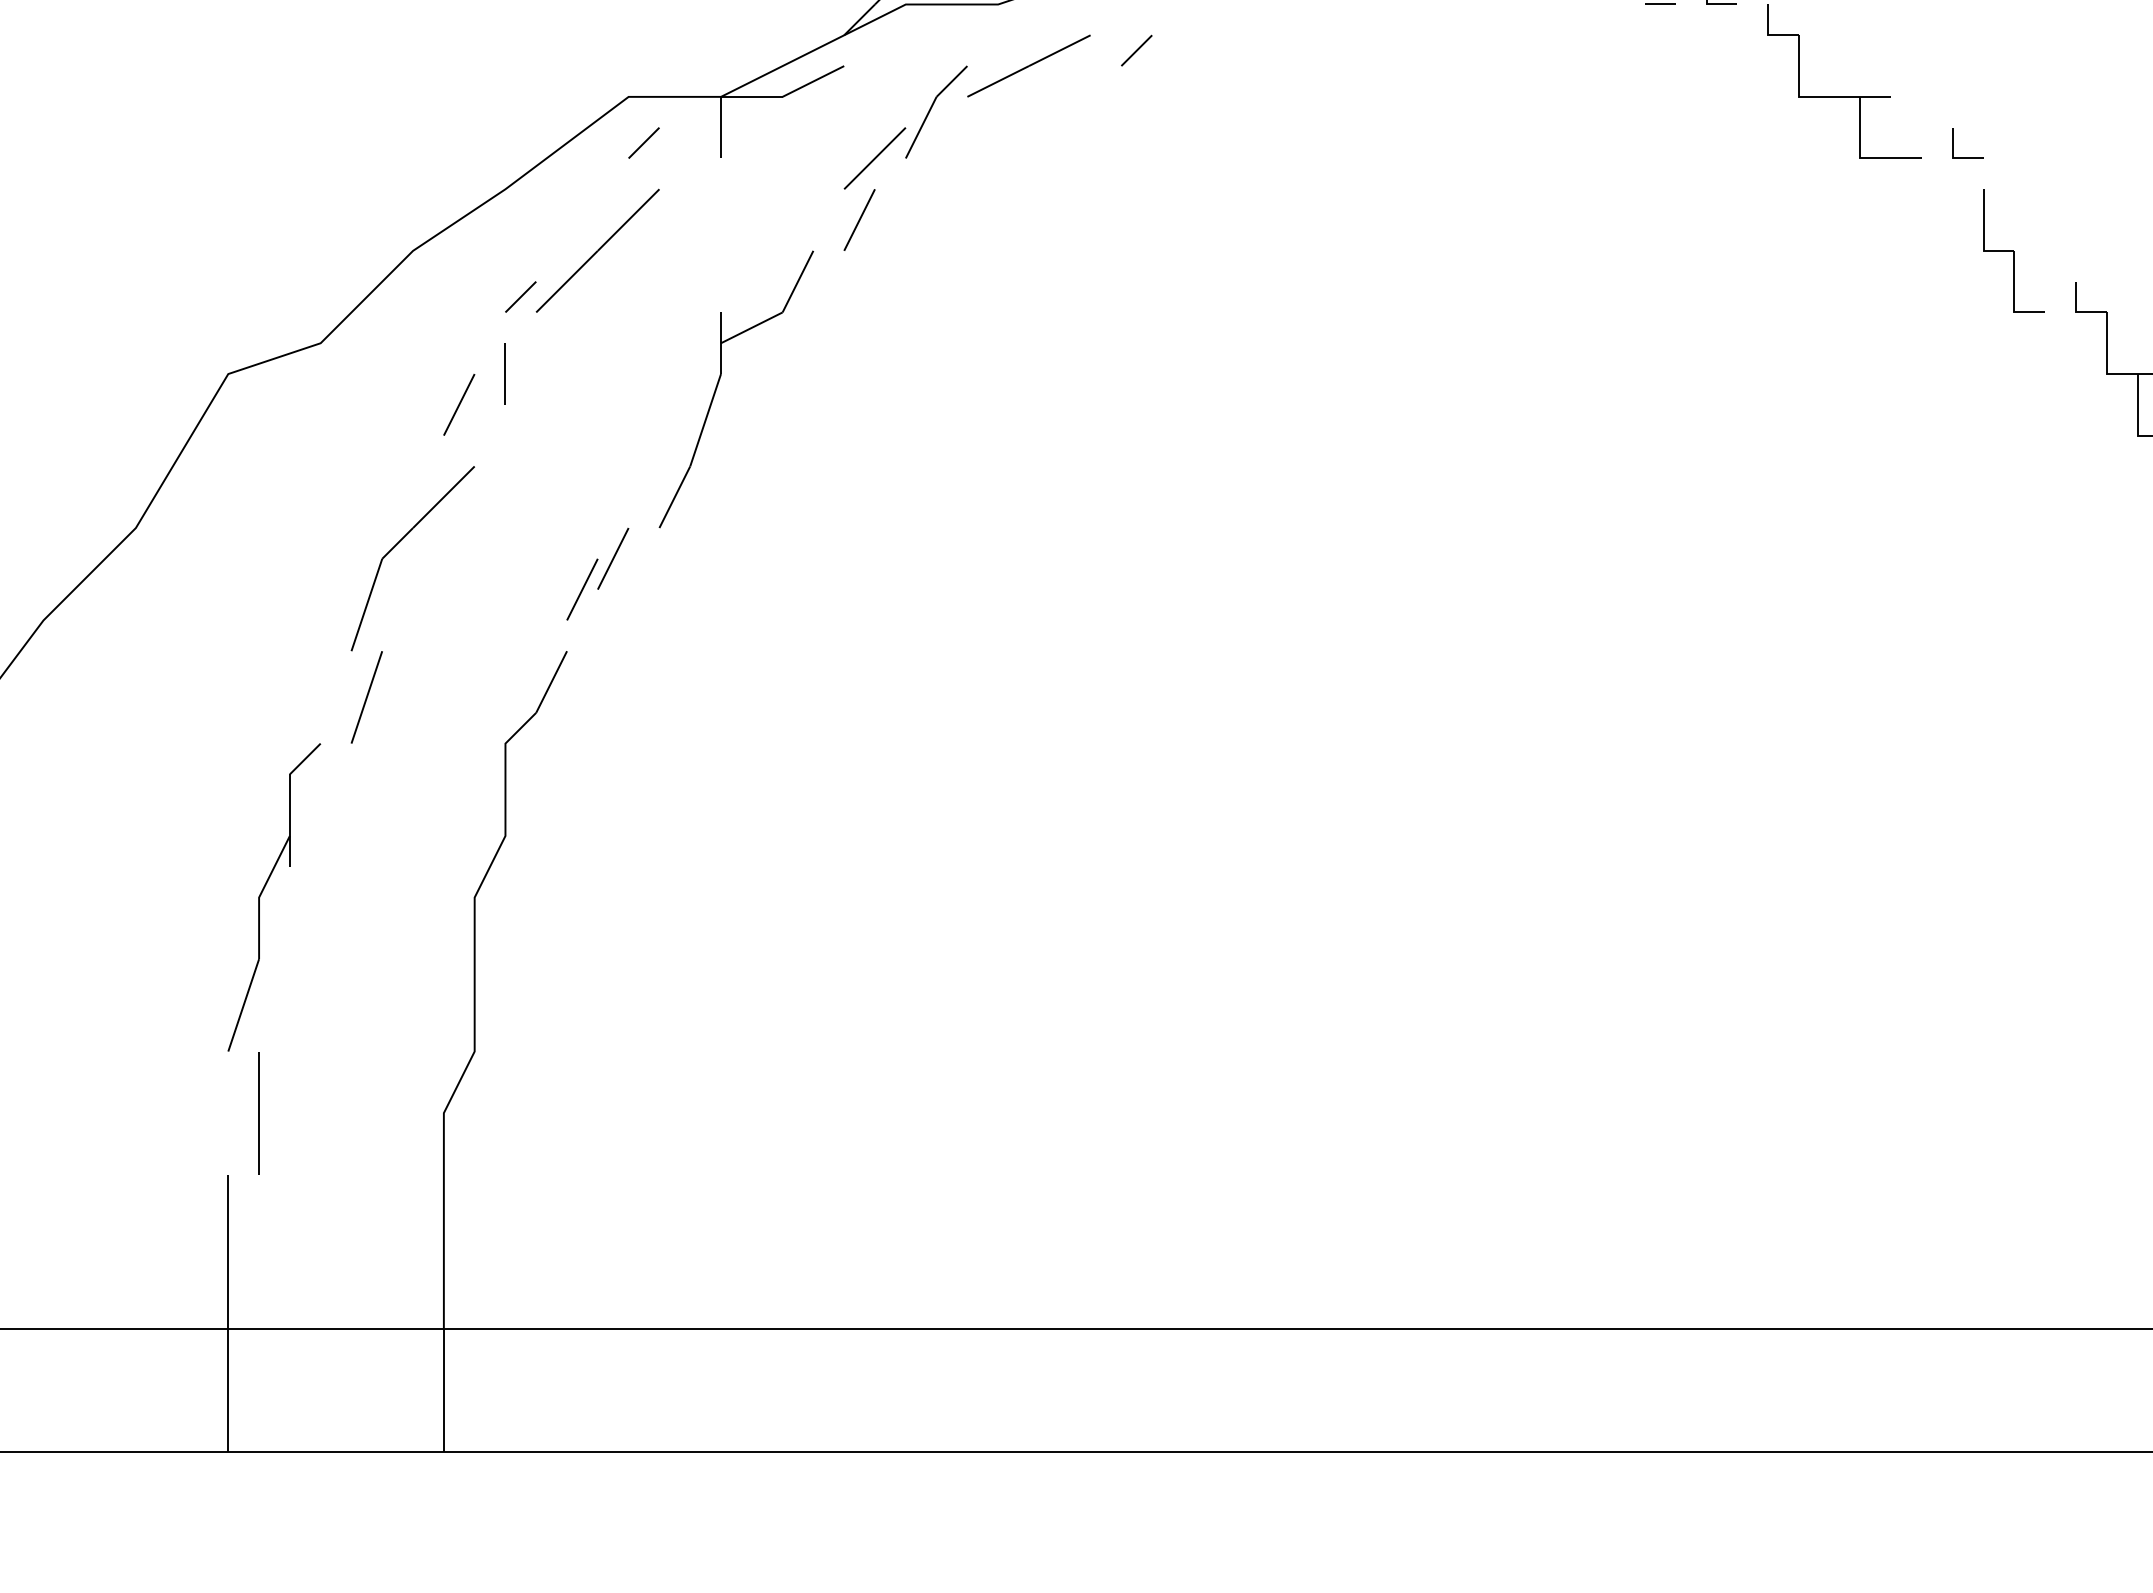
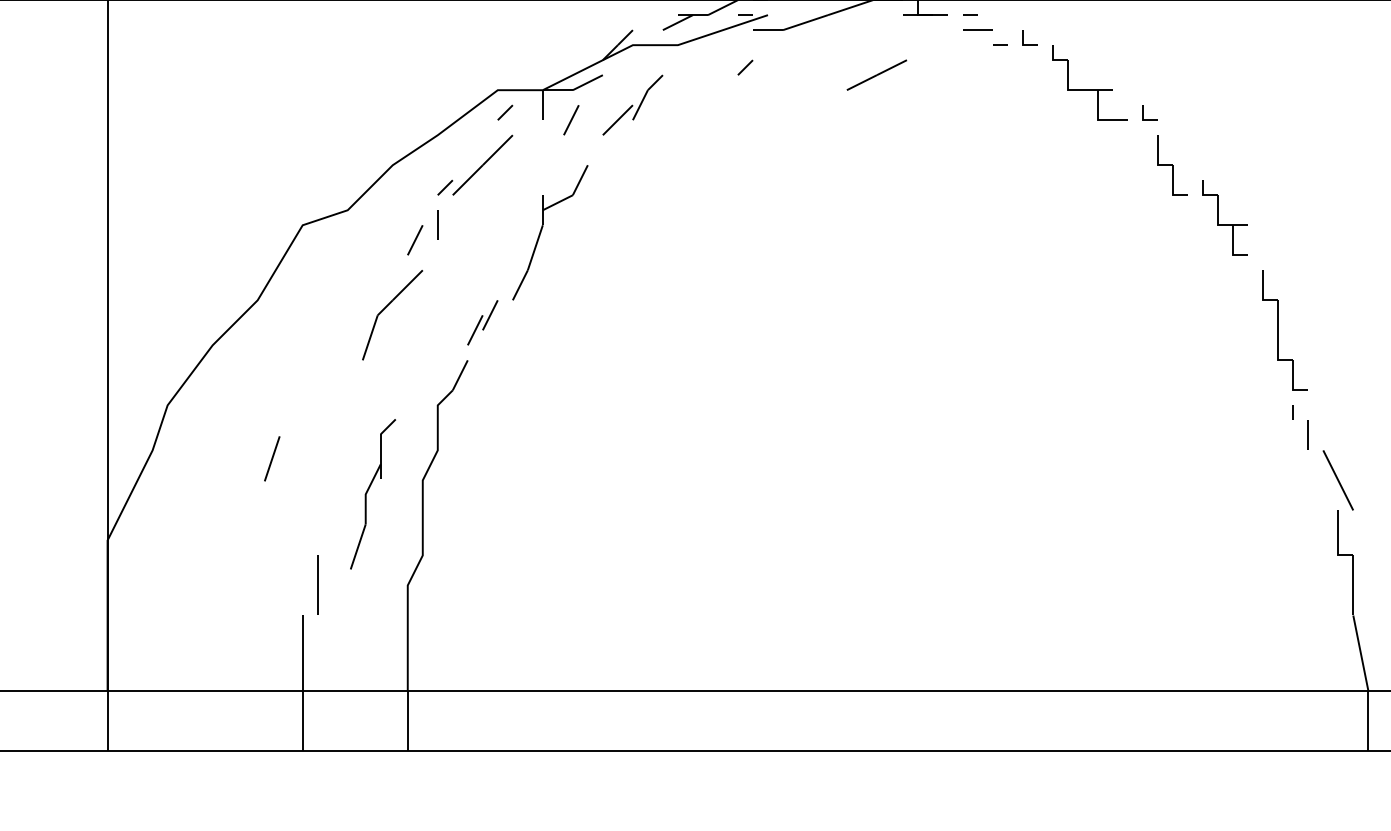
line: (1028, 64) -> (876, 74), moved
line: (859, 220) -> (571, 120), moved
line: (367, 696) -> (272, 458), moved
part: (272, 897) -> (372, 494), moved

